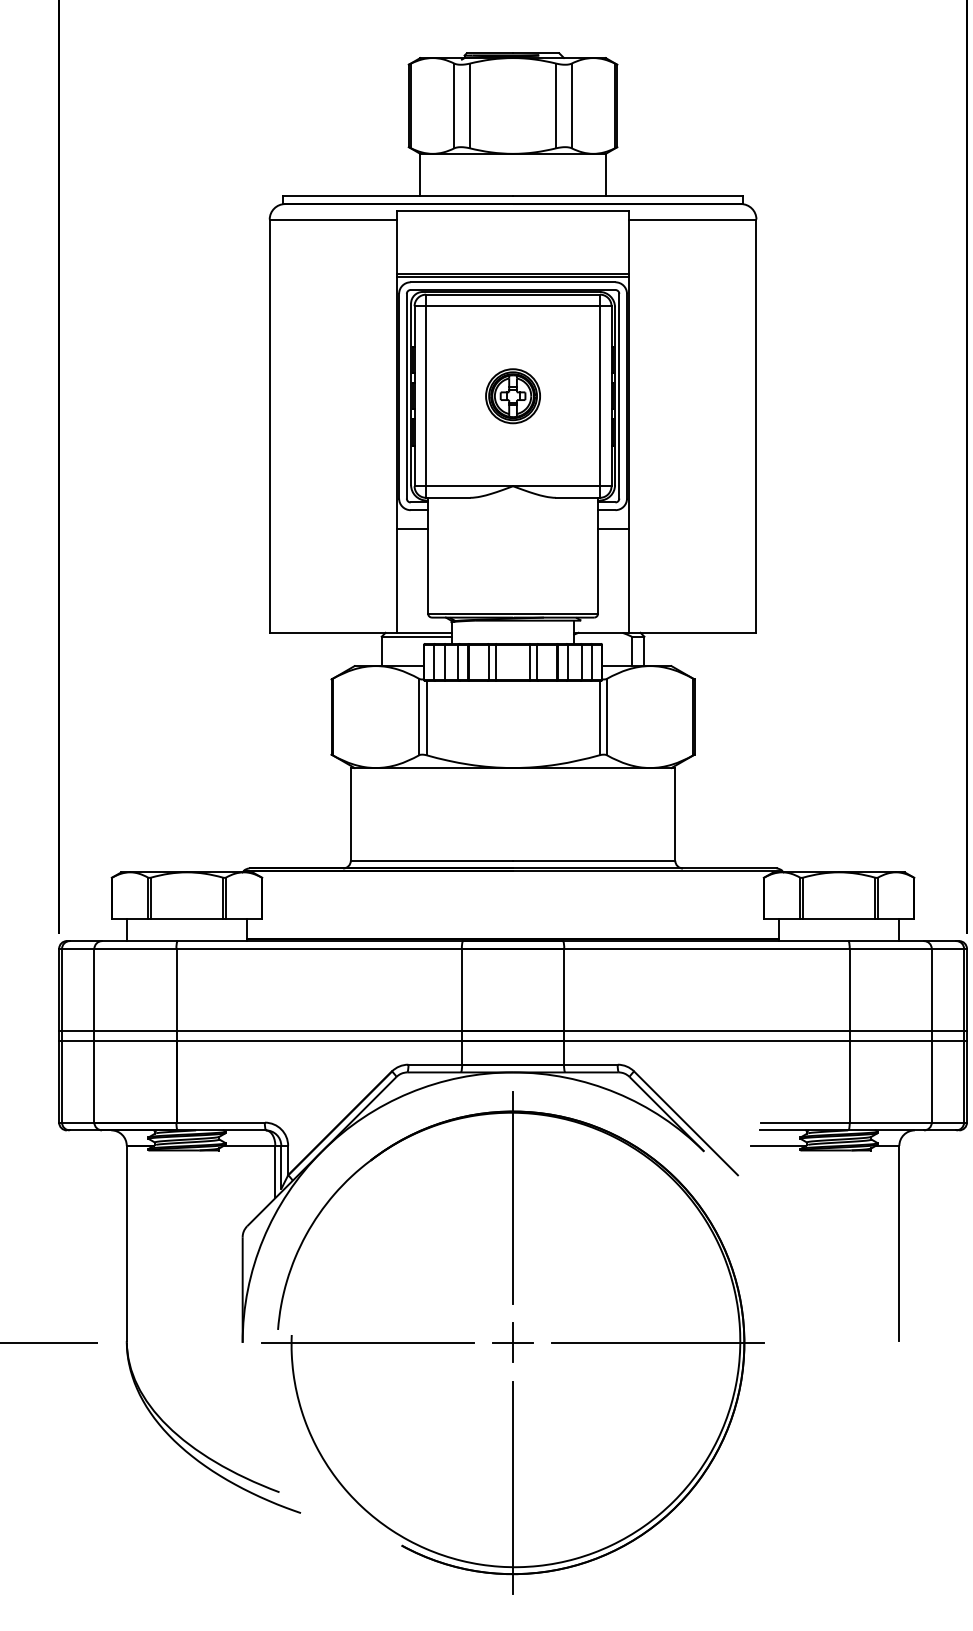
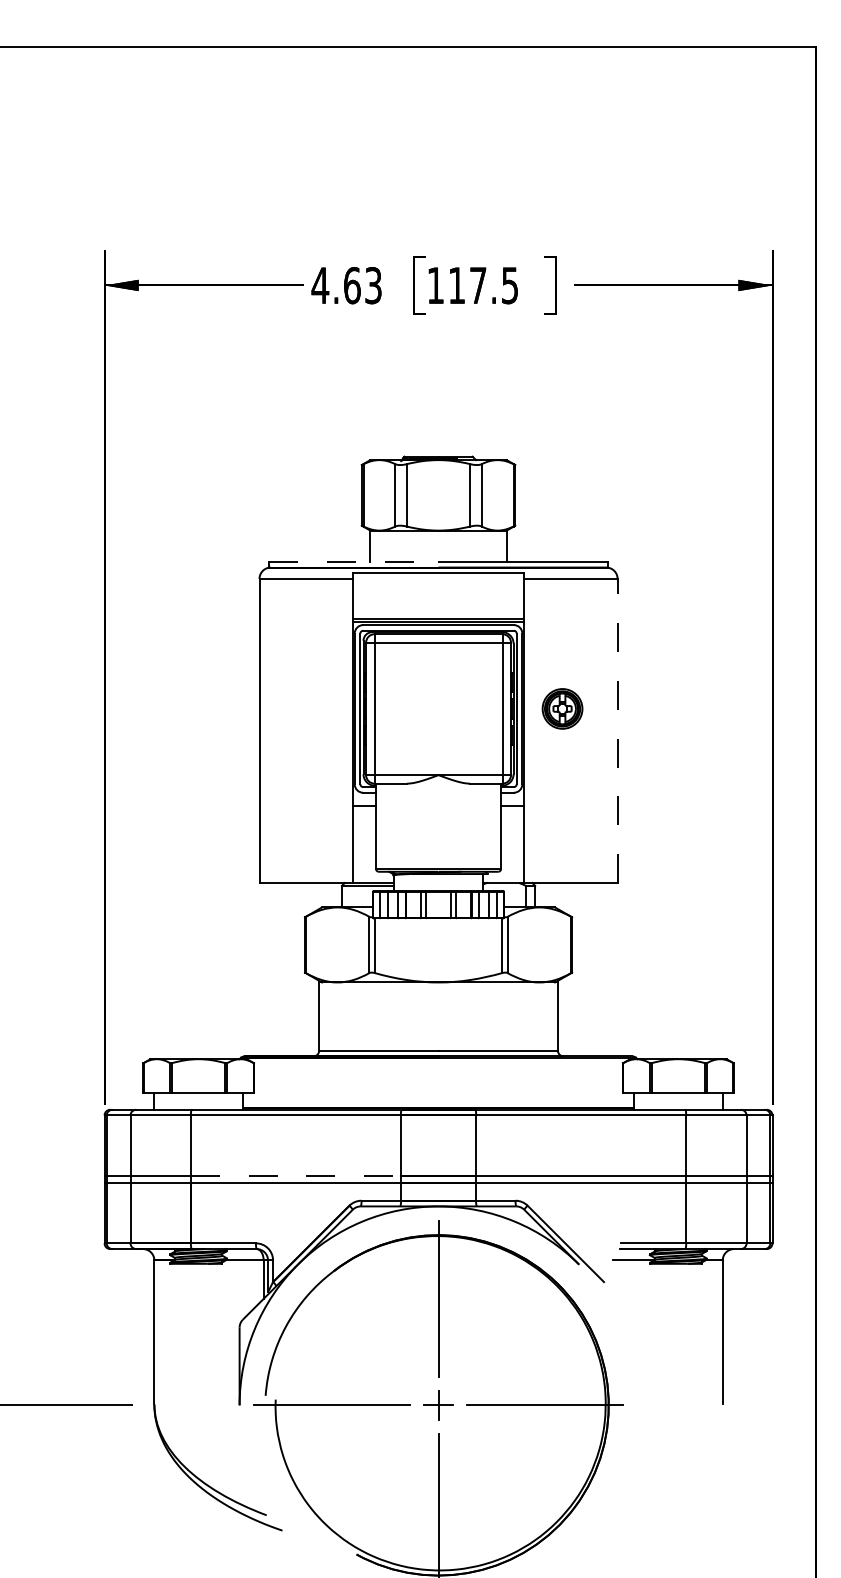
line: (398, 195) -> (354, 561), solid -> dashed
part: (513, 395) -> (562, 708), moved
line: (756, 425) -> (617, 730), solid -> dashed
line: (319, 1030) -> (296, 1175), solid -> dashed

